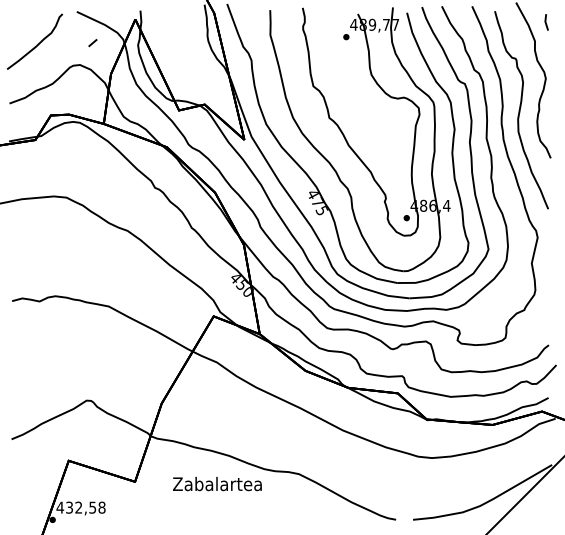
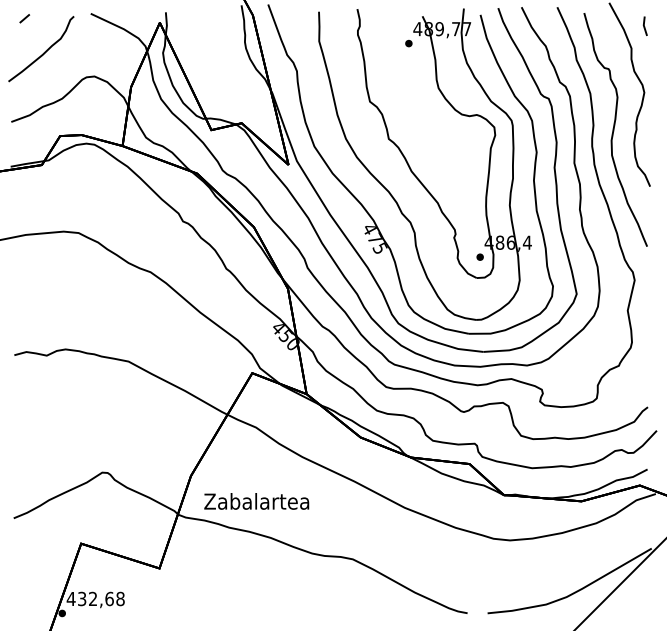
line: (92, 43) -> (24, 19), moved
text: (217, 484) -> (256, 501), moved
text: (92, 507) -> (109, 598), 432,58 -> 432,68

